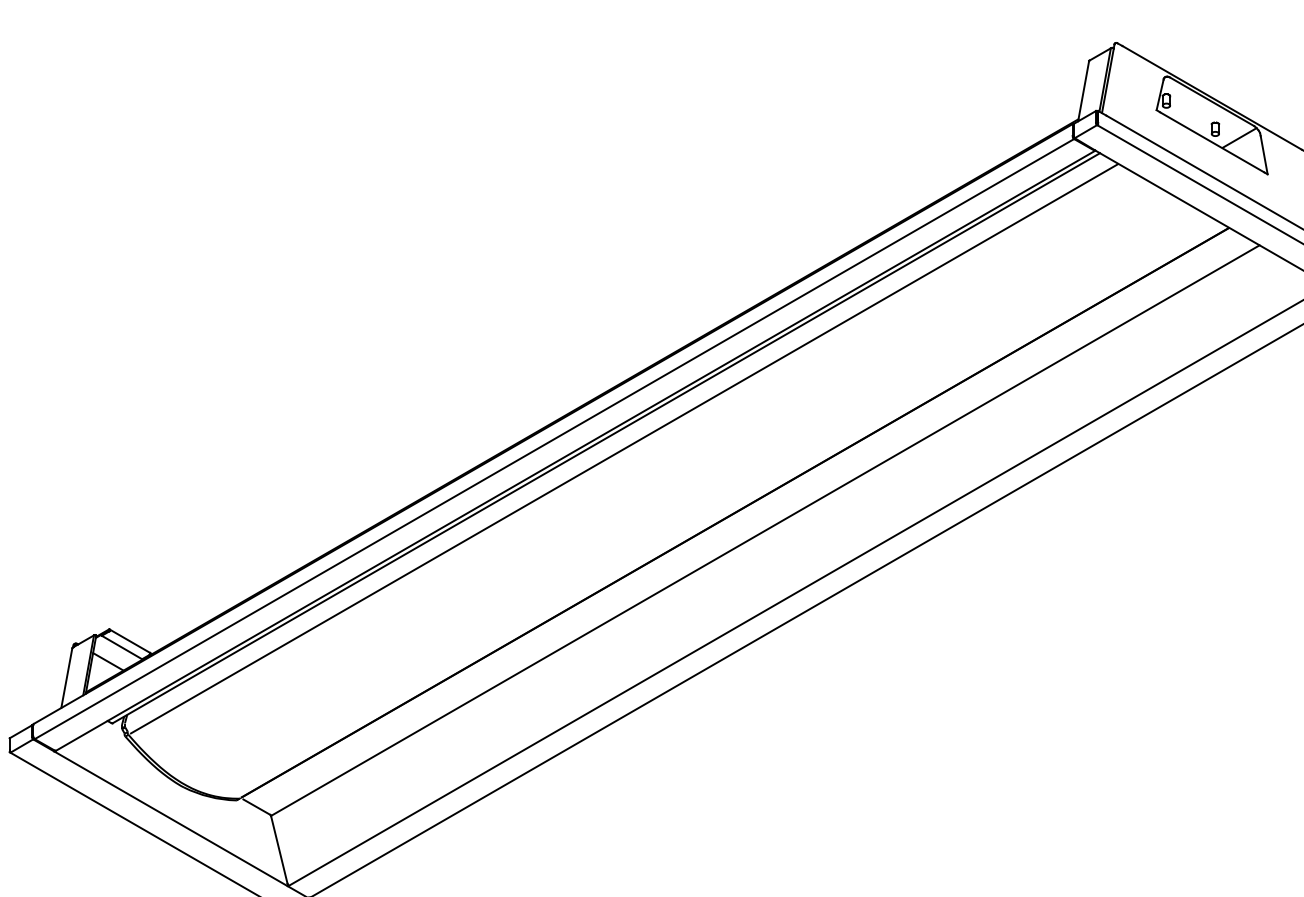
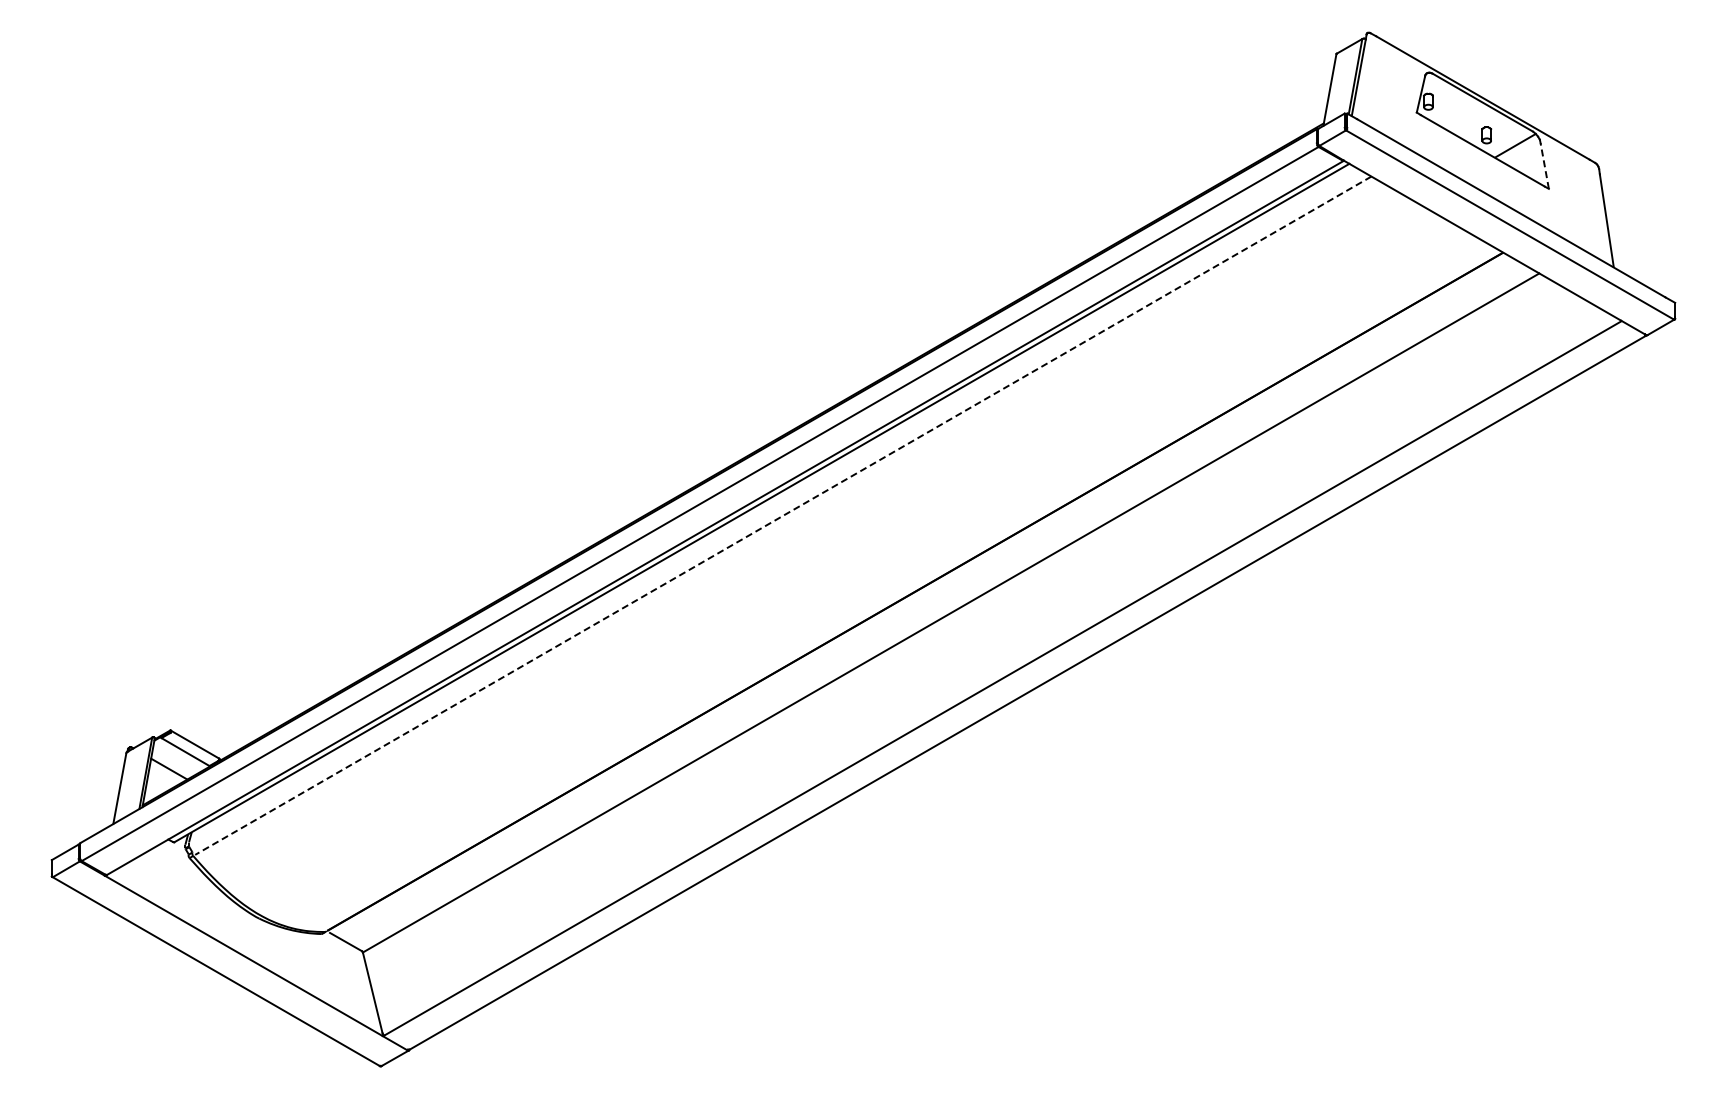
line: (1263, 154) -> (1544, 165), solid -> dashed
line: (624, 448) -> (783, 515), solid -> dashed

